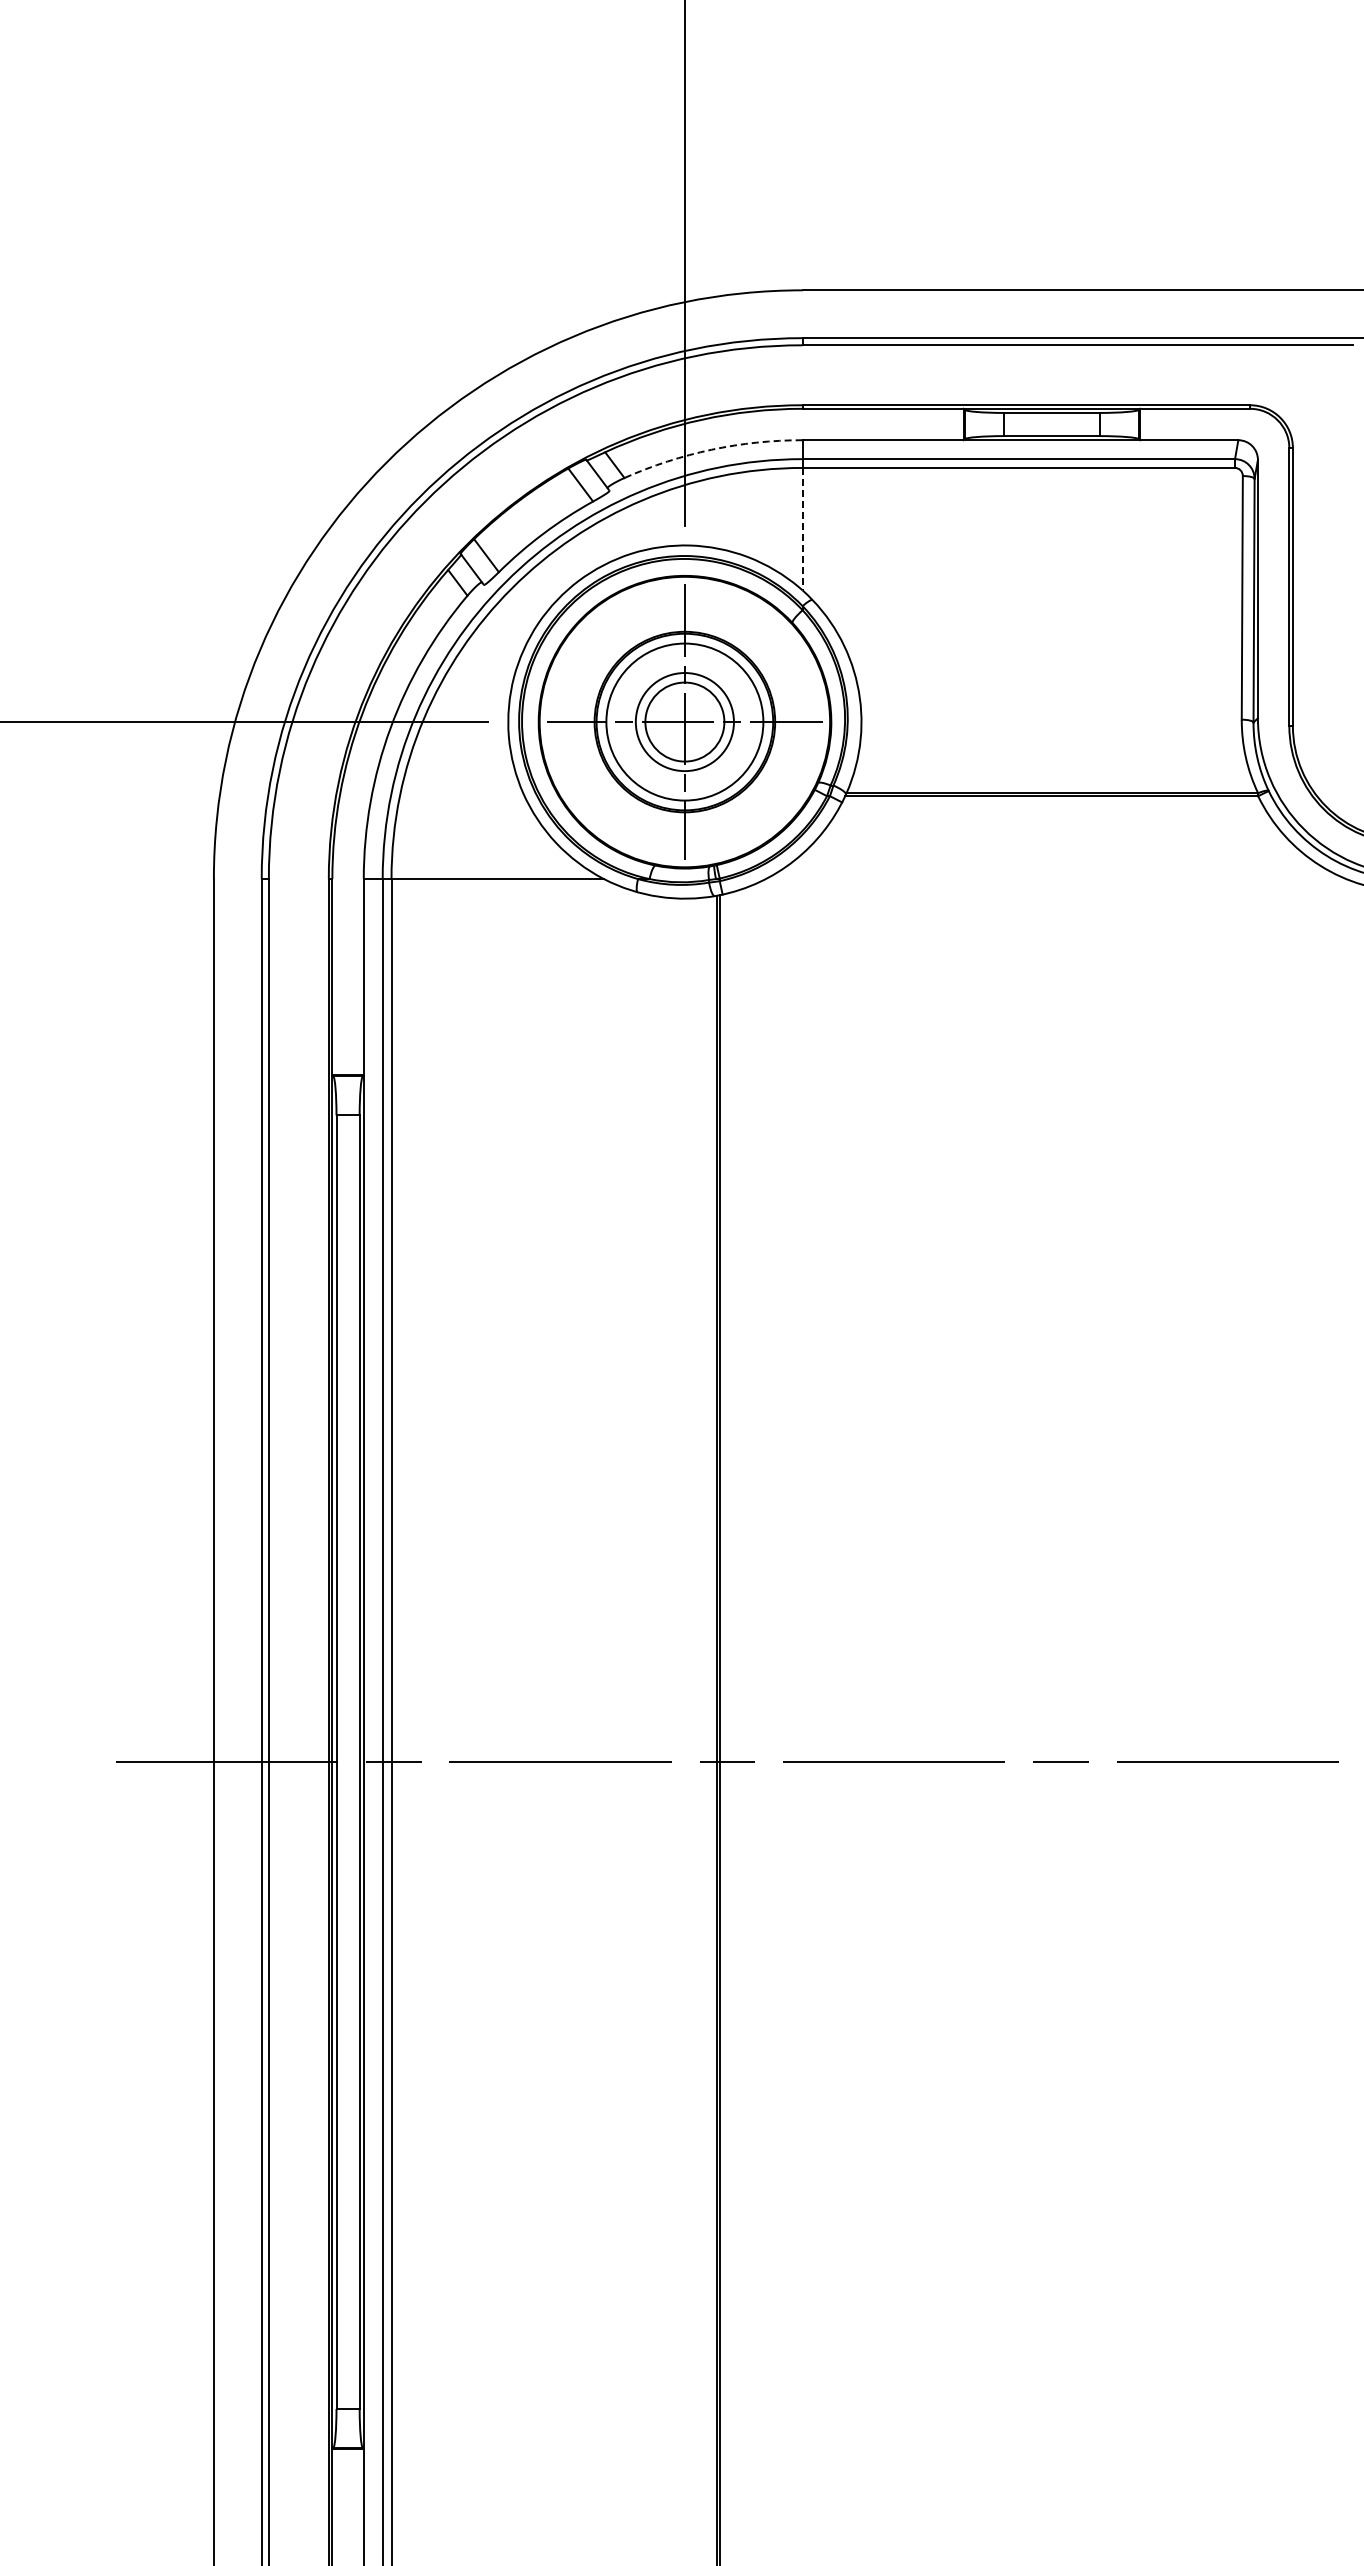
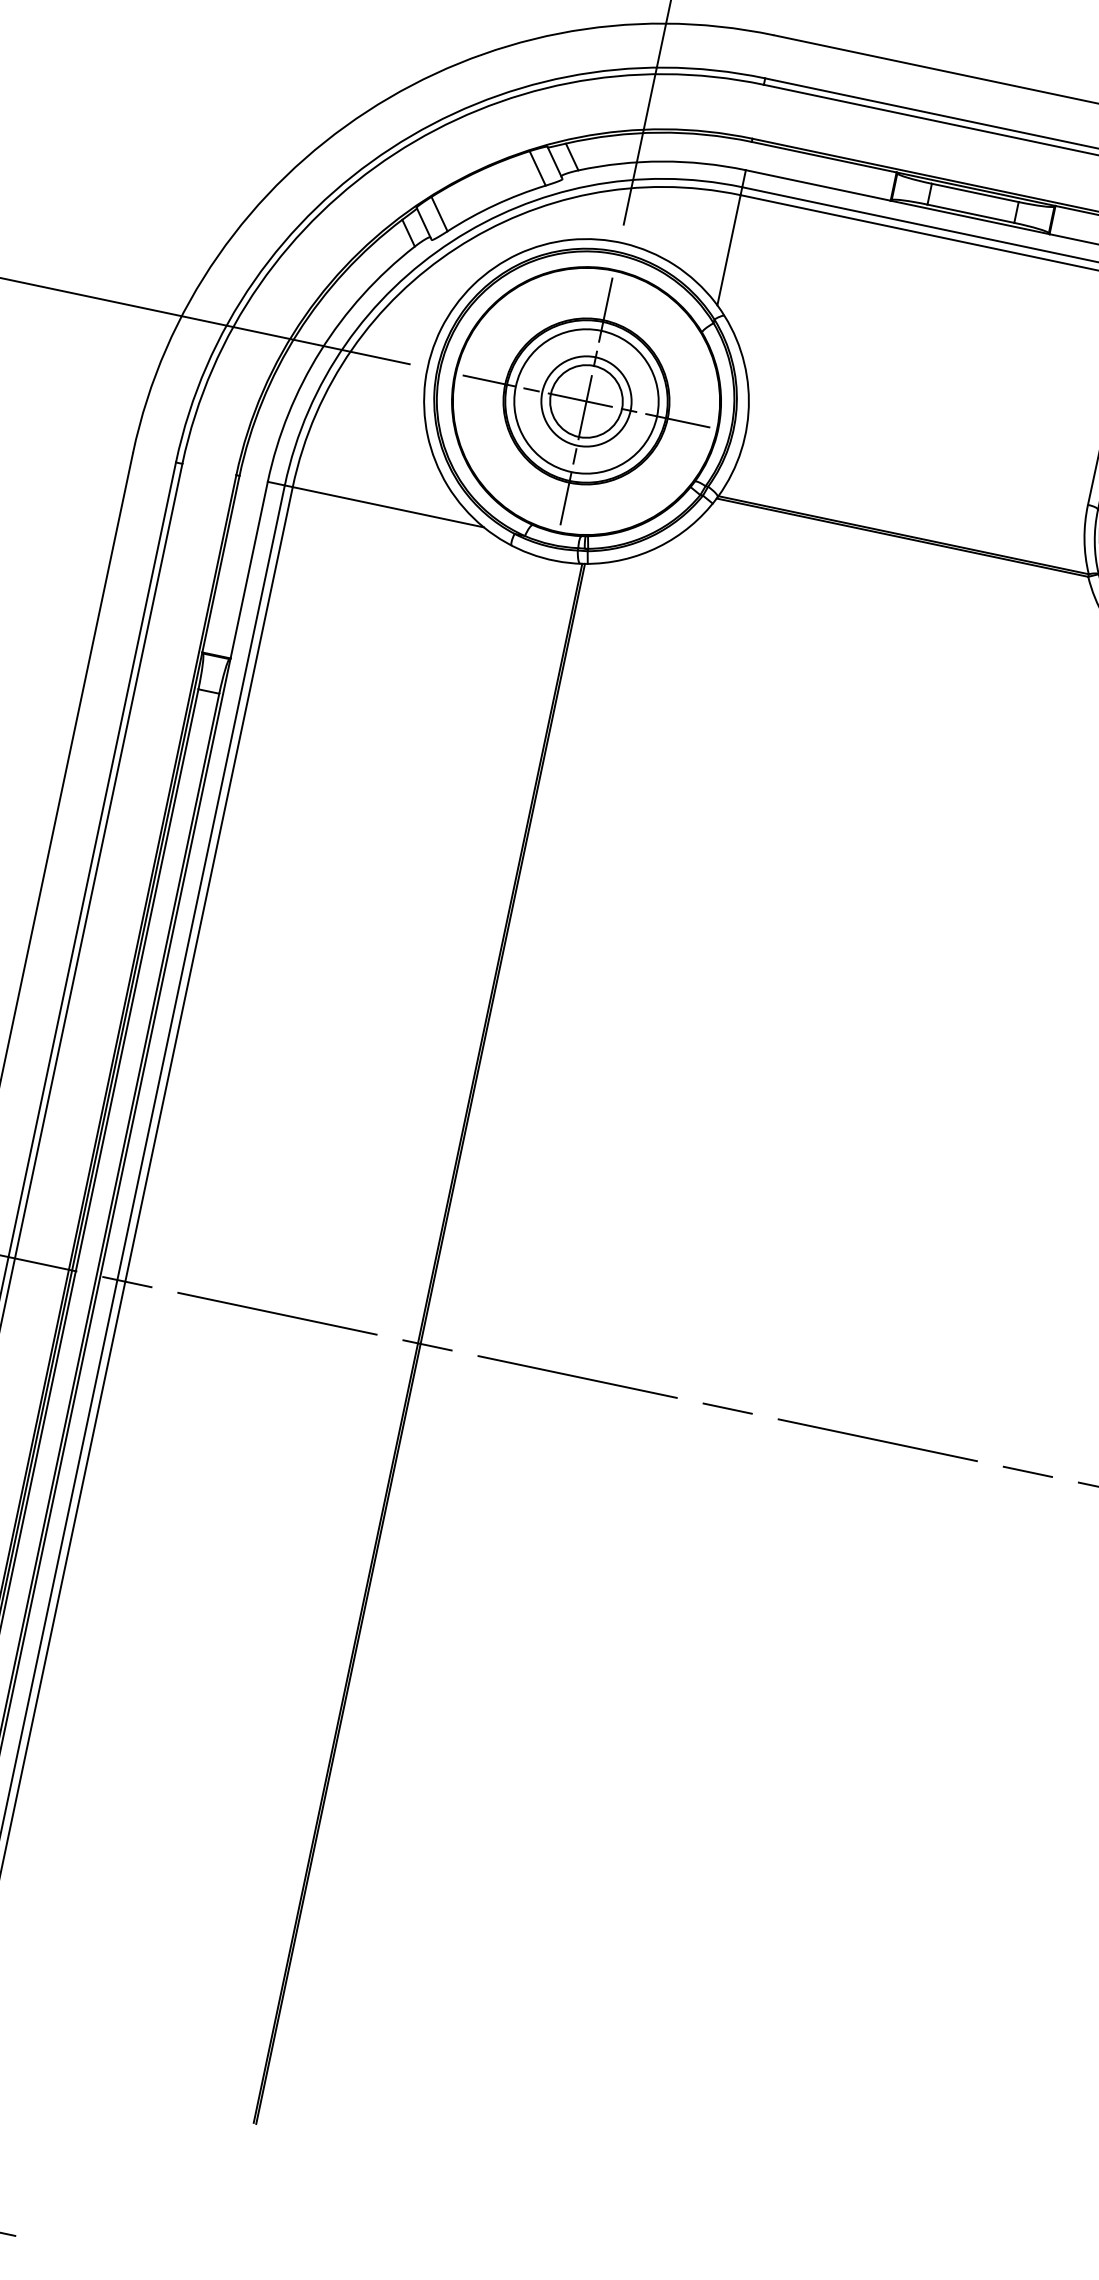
arc: (711, 449) -> (662, 161), dashed -> solid
line: (802, 529) -> (728, 250), dashed -> solid

